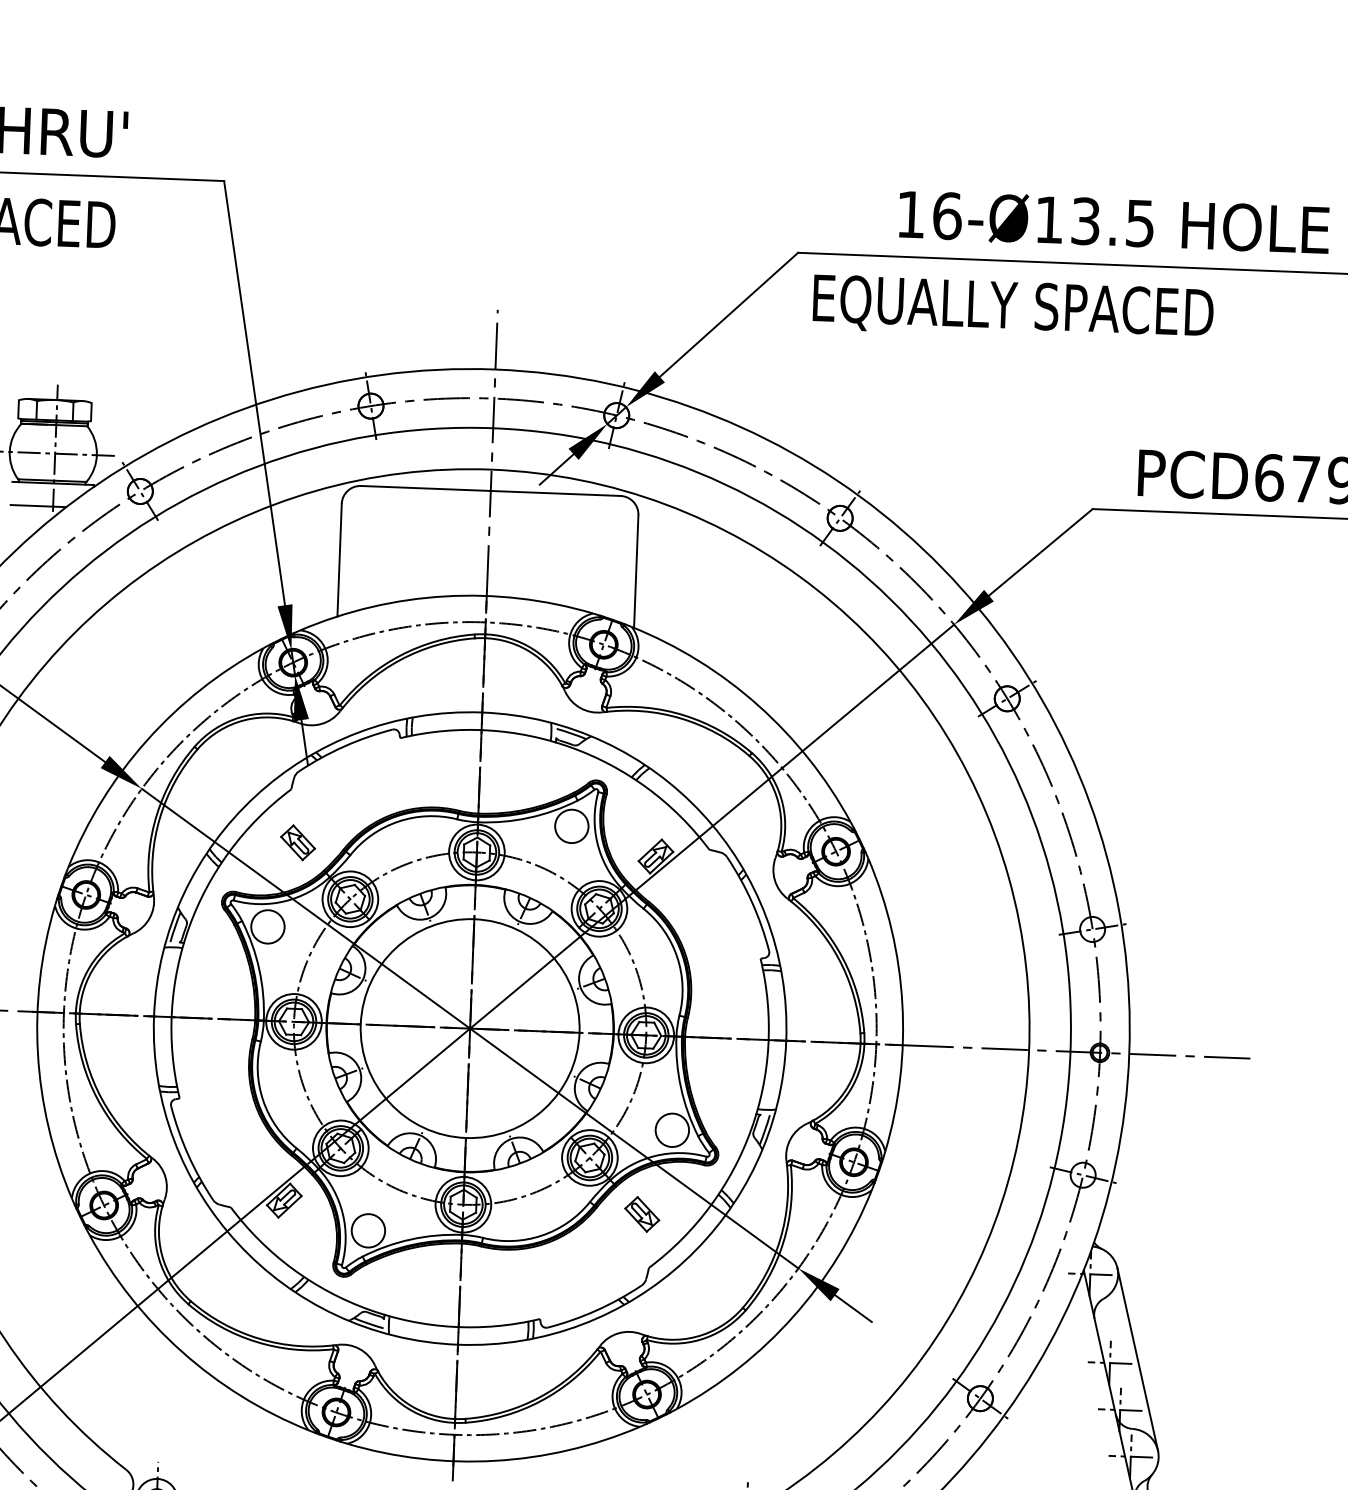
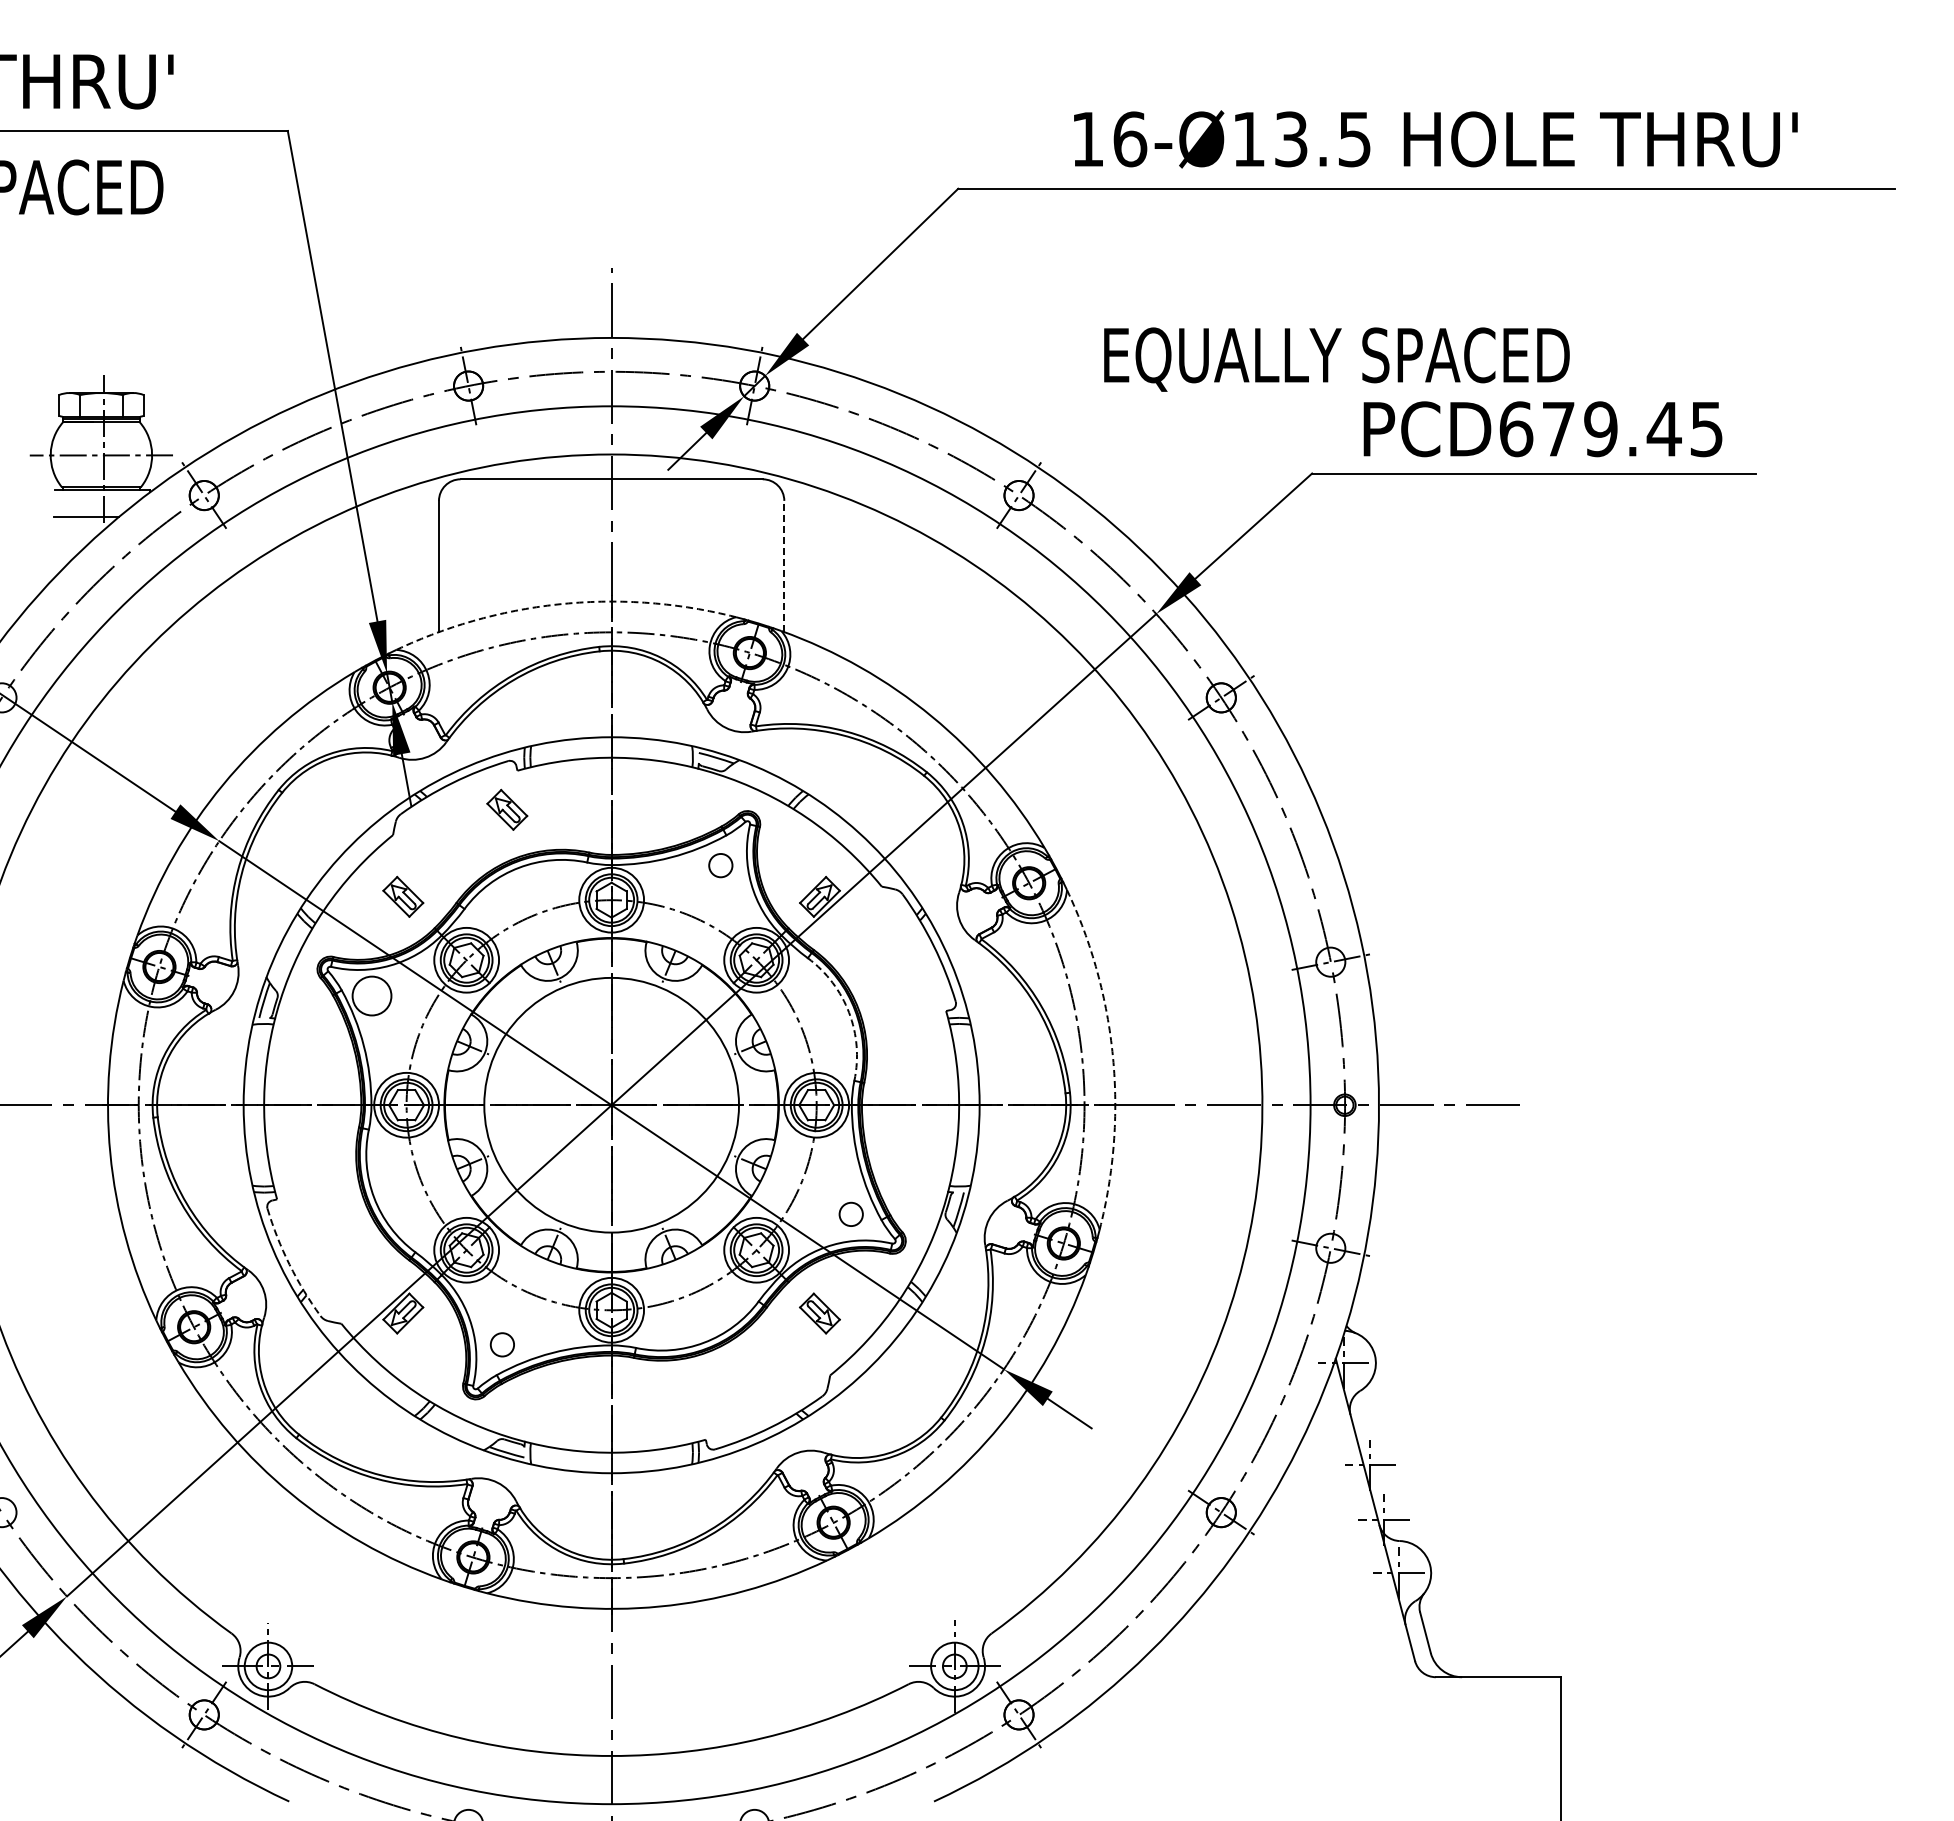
text: (1012, 309) -> (1336, 359), moved
line: (636, 571) -> (784, 566), solid -> dashed
arc: (445, 596) -> (563, 603), solid -> dashed
part: (390, 771) -> (507, 809), added
circle: (571, 826) -> (720, 865), size x0.6
arc: (677, 956) -> (849, 1012), solid -> dashed
arc: (901, 1003) -> (1112, 1056), solid -> dashed
circle: (671, 1130) -> (850, 1214), size x0.6
arc: (188, 1154) -> (289, 1264), solid -> dashed
circle: (368, 1230) -> (502, 1344), size x0.6
line: (1137, 1359) -> (1402, 1459), removed

